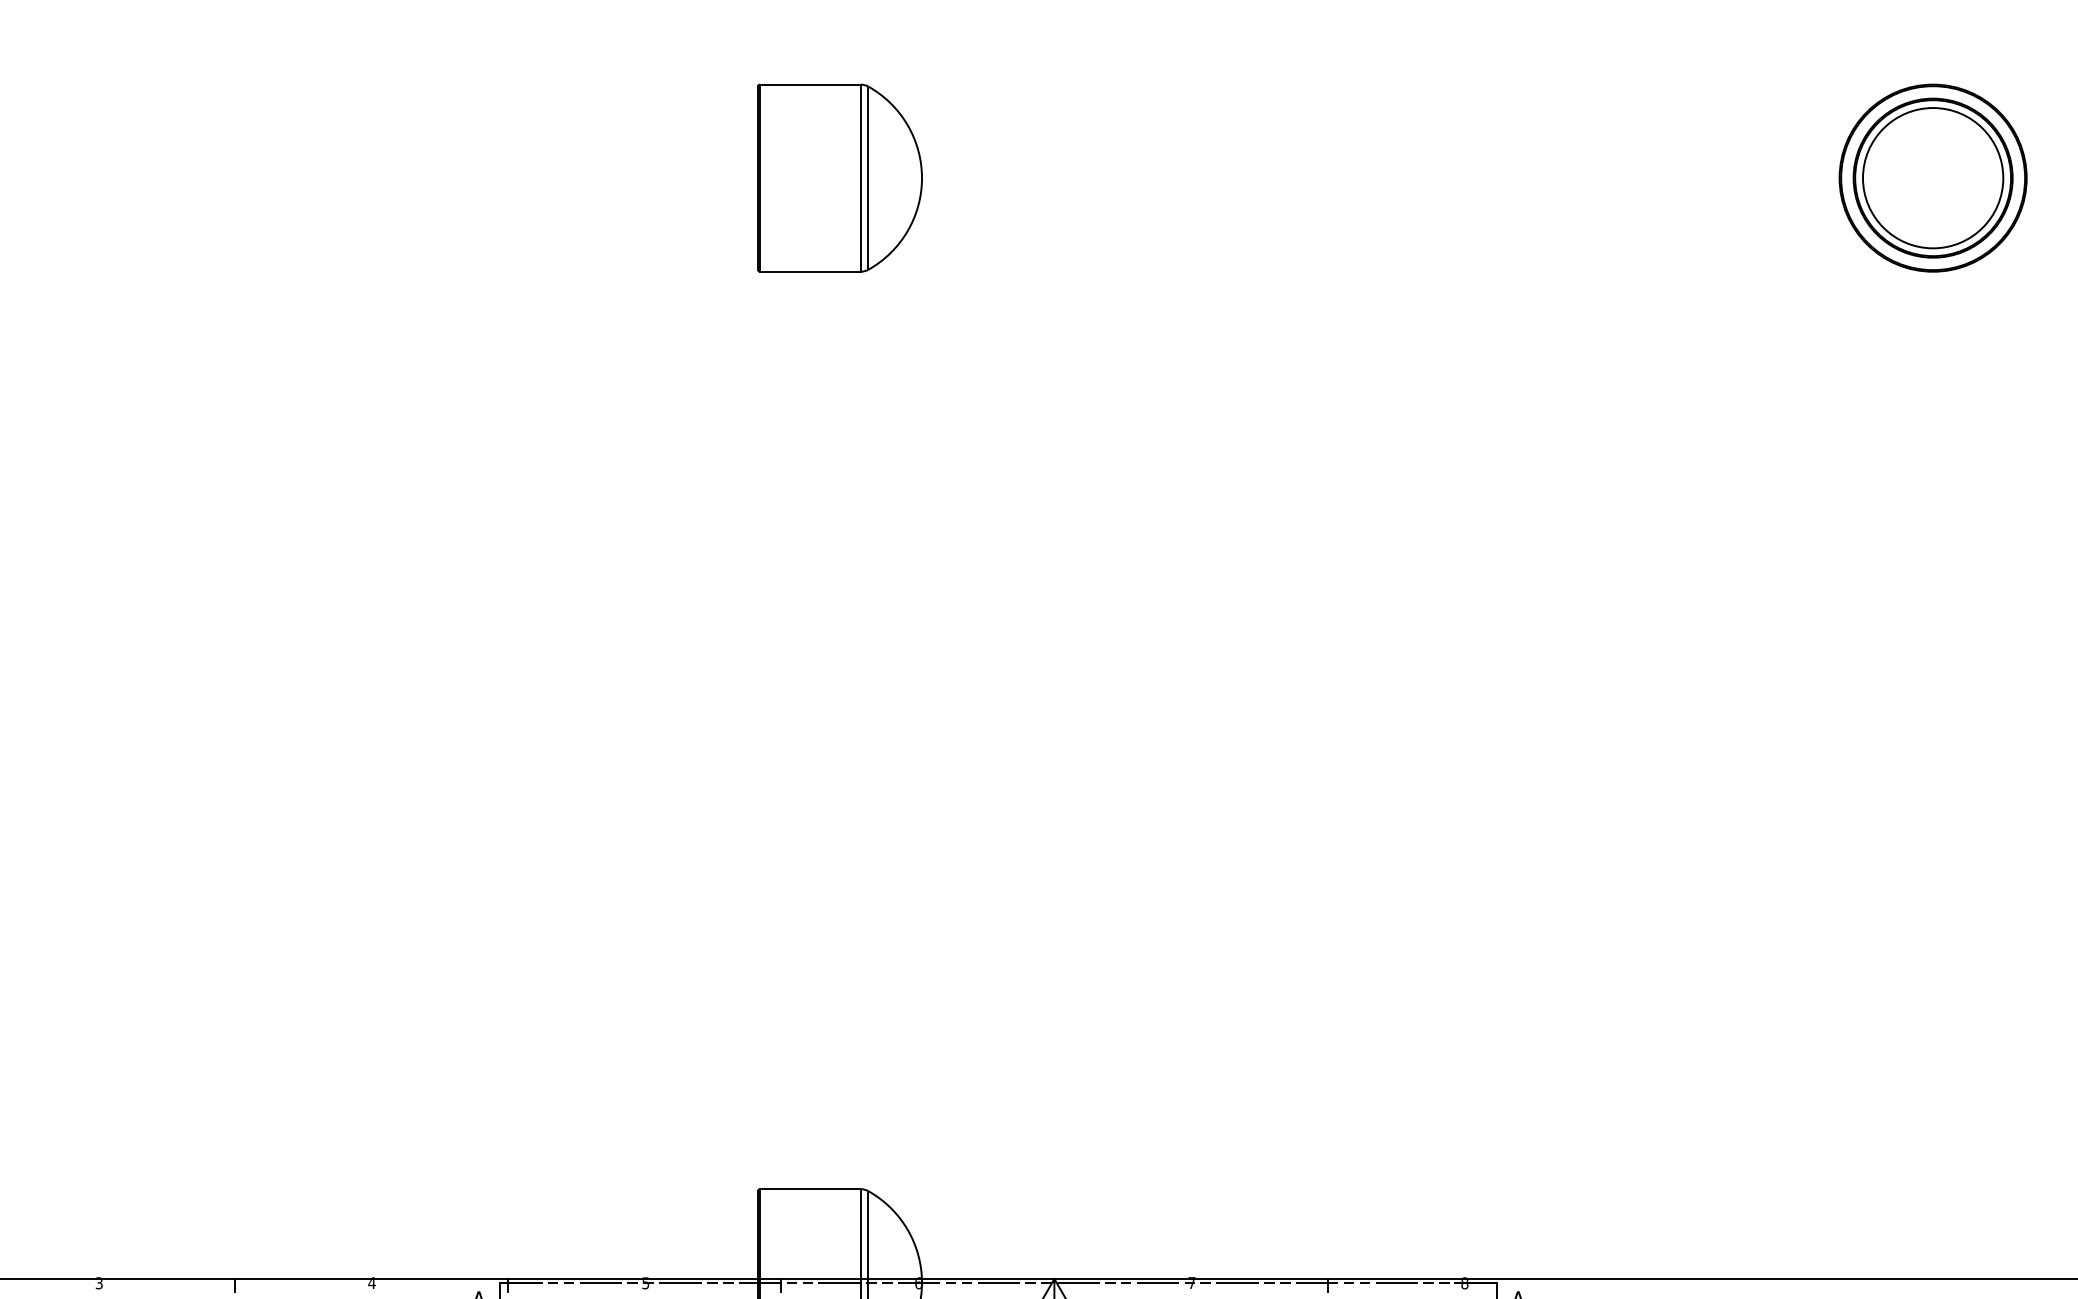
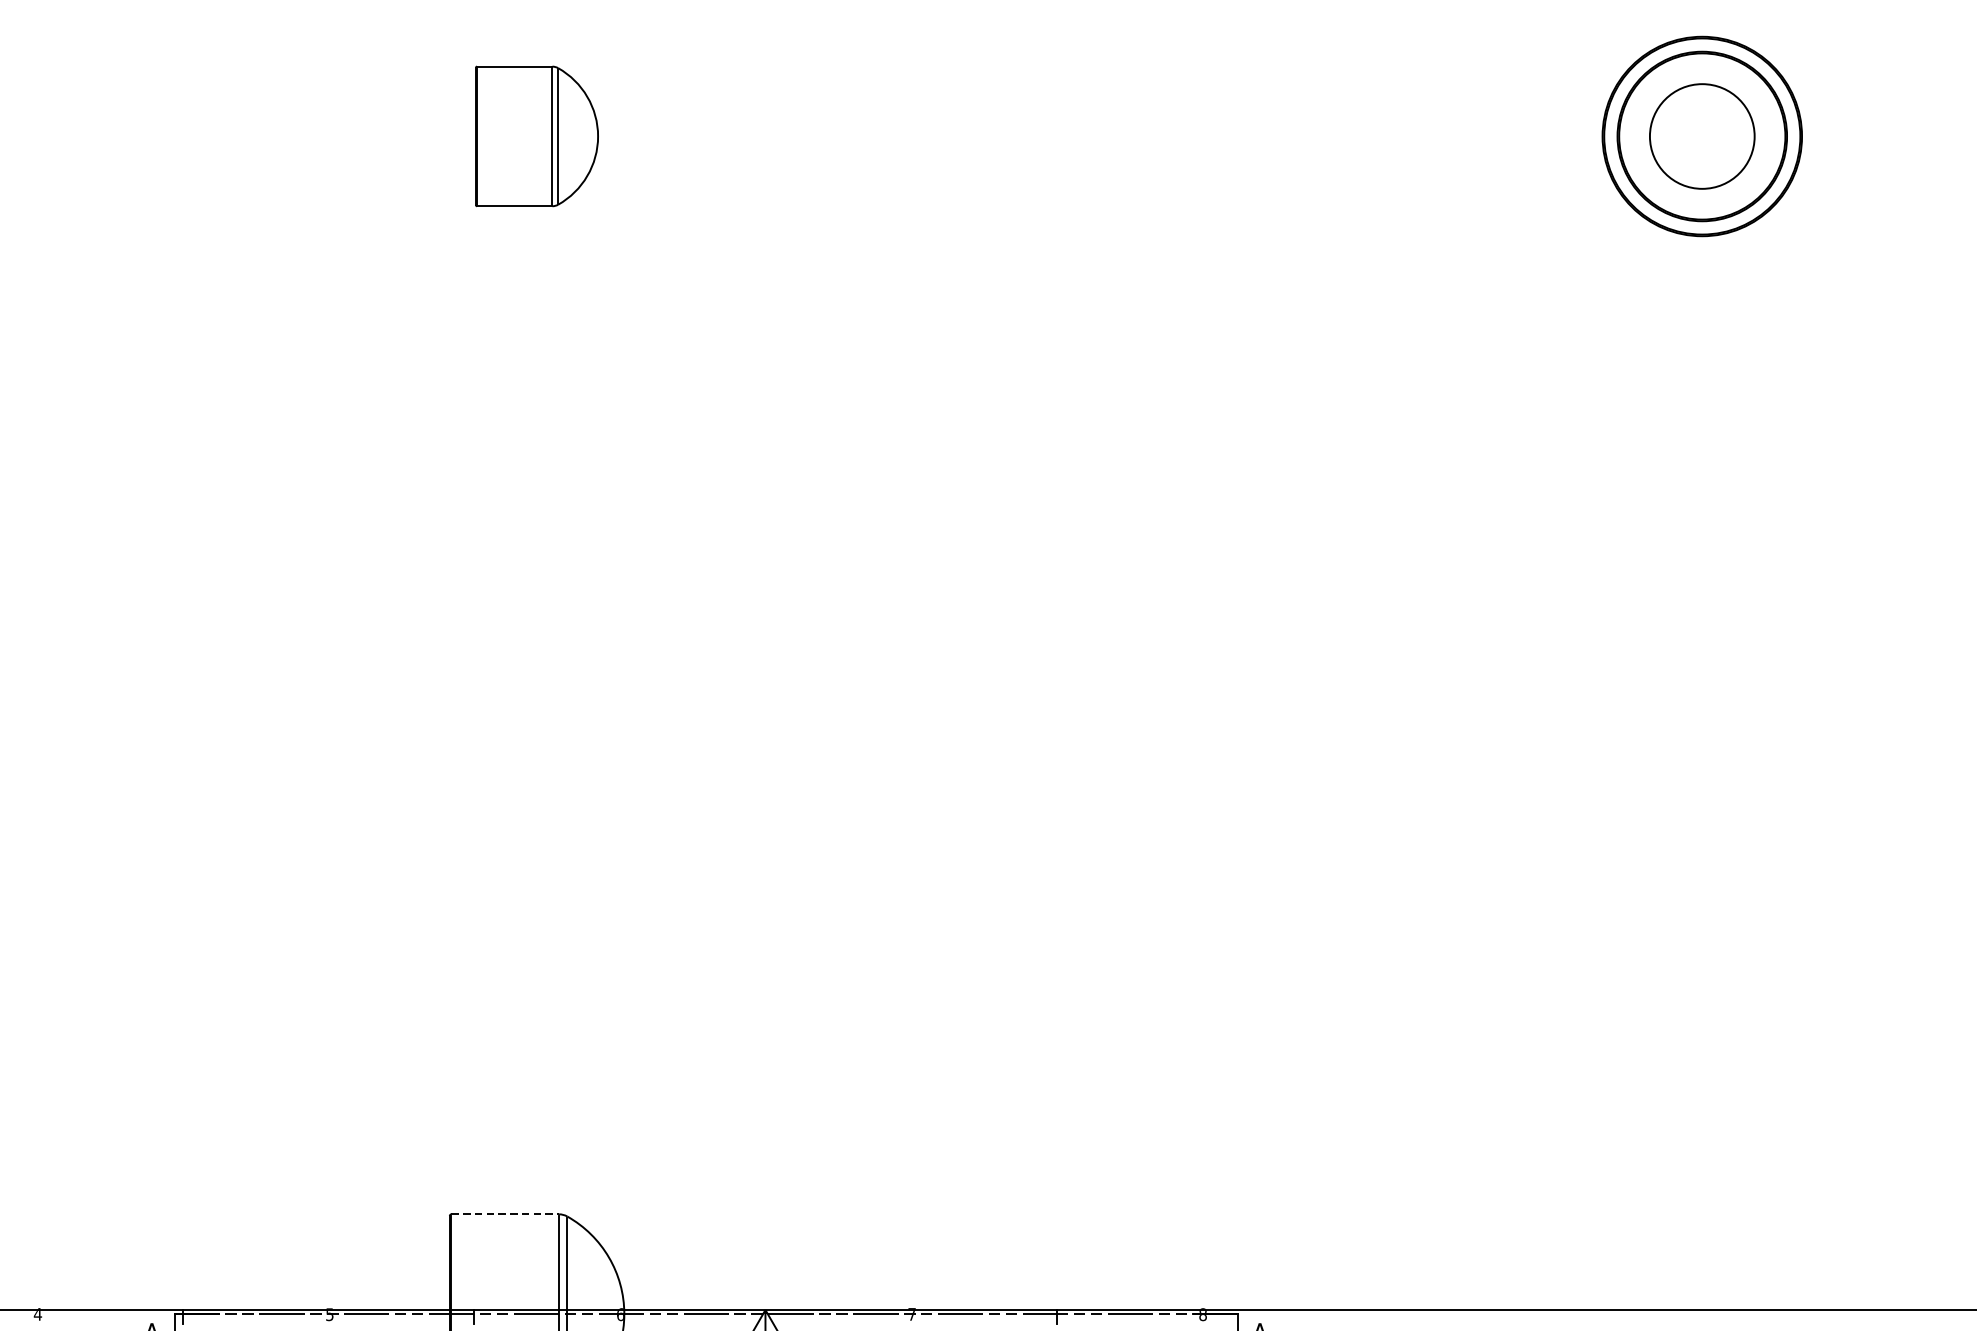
part: (839, 177) -> (536, 135), size x0.7
circle: (1932, 178) -> (1701, 136), size x0.7
line: (810, 1189) -> (505, 1214), solid -> dashed

